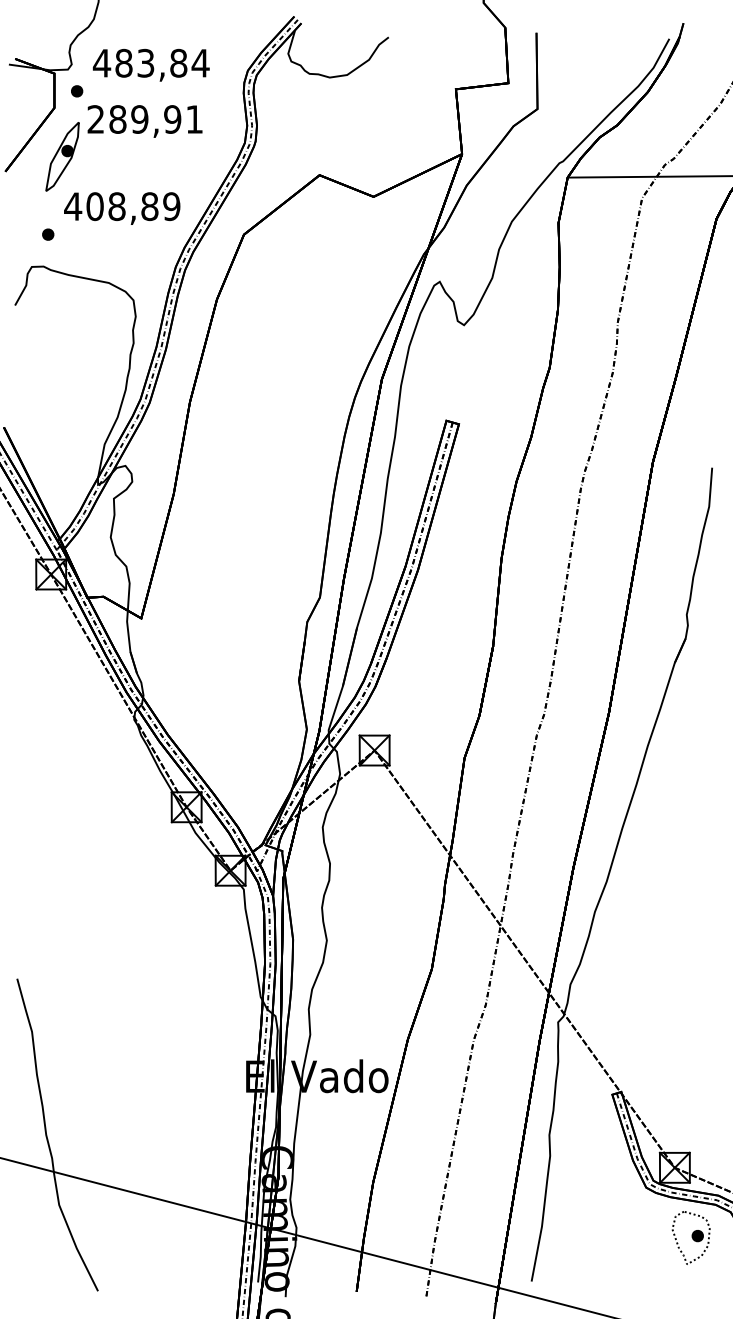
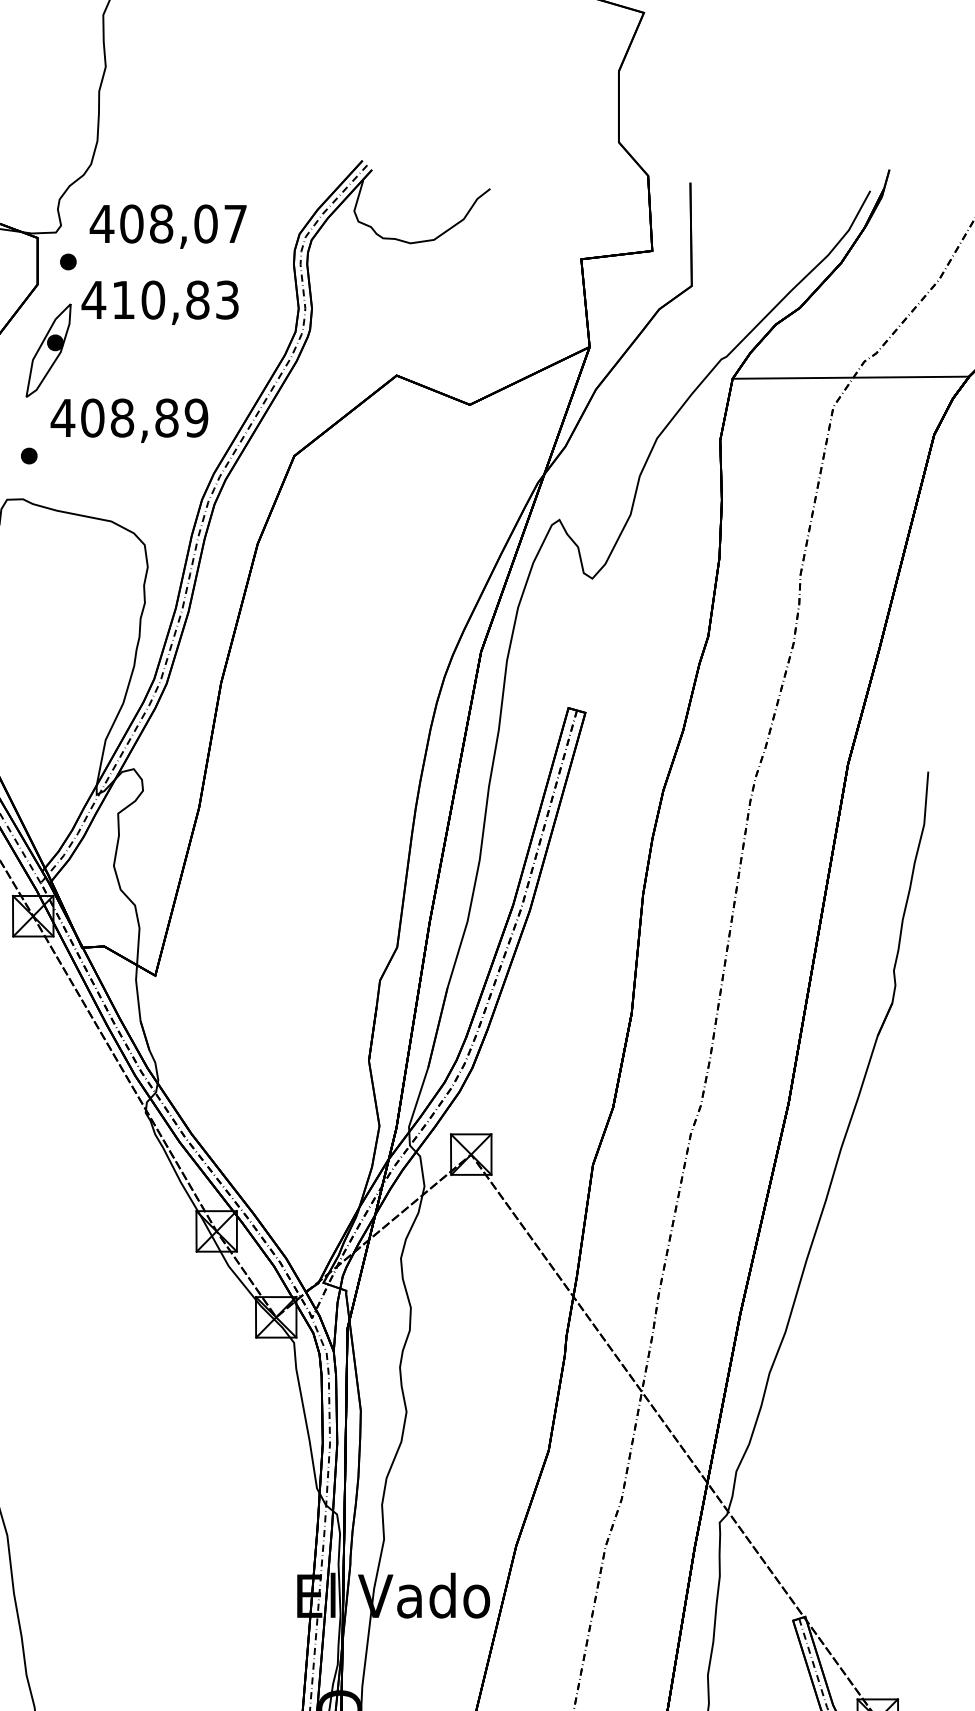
text: (162, 63) -> (183, 224), 483,84 -> 408,07
text: (144, 119) -> (159, 300), 289,91 -> 410,83

